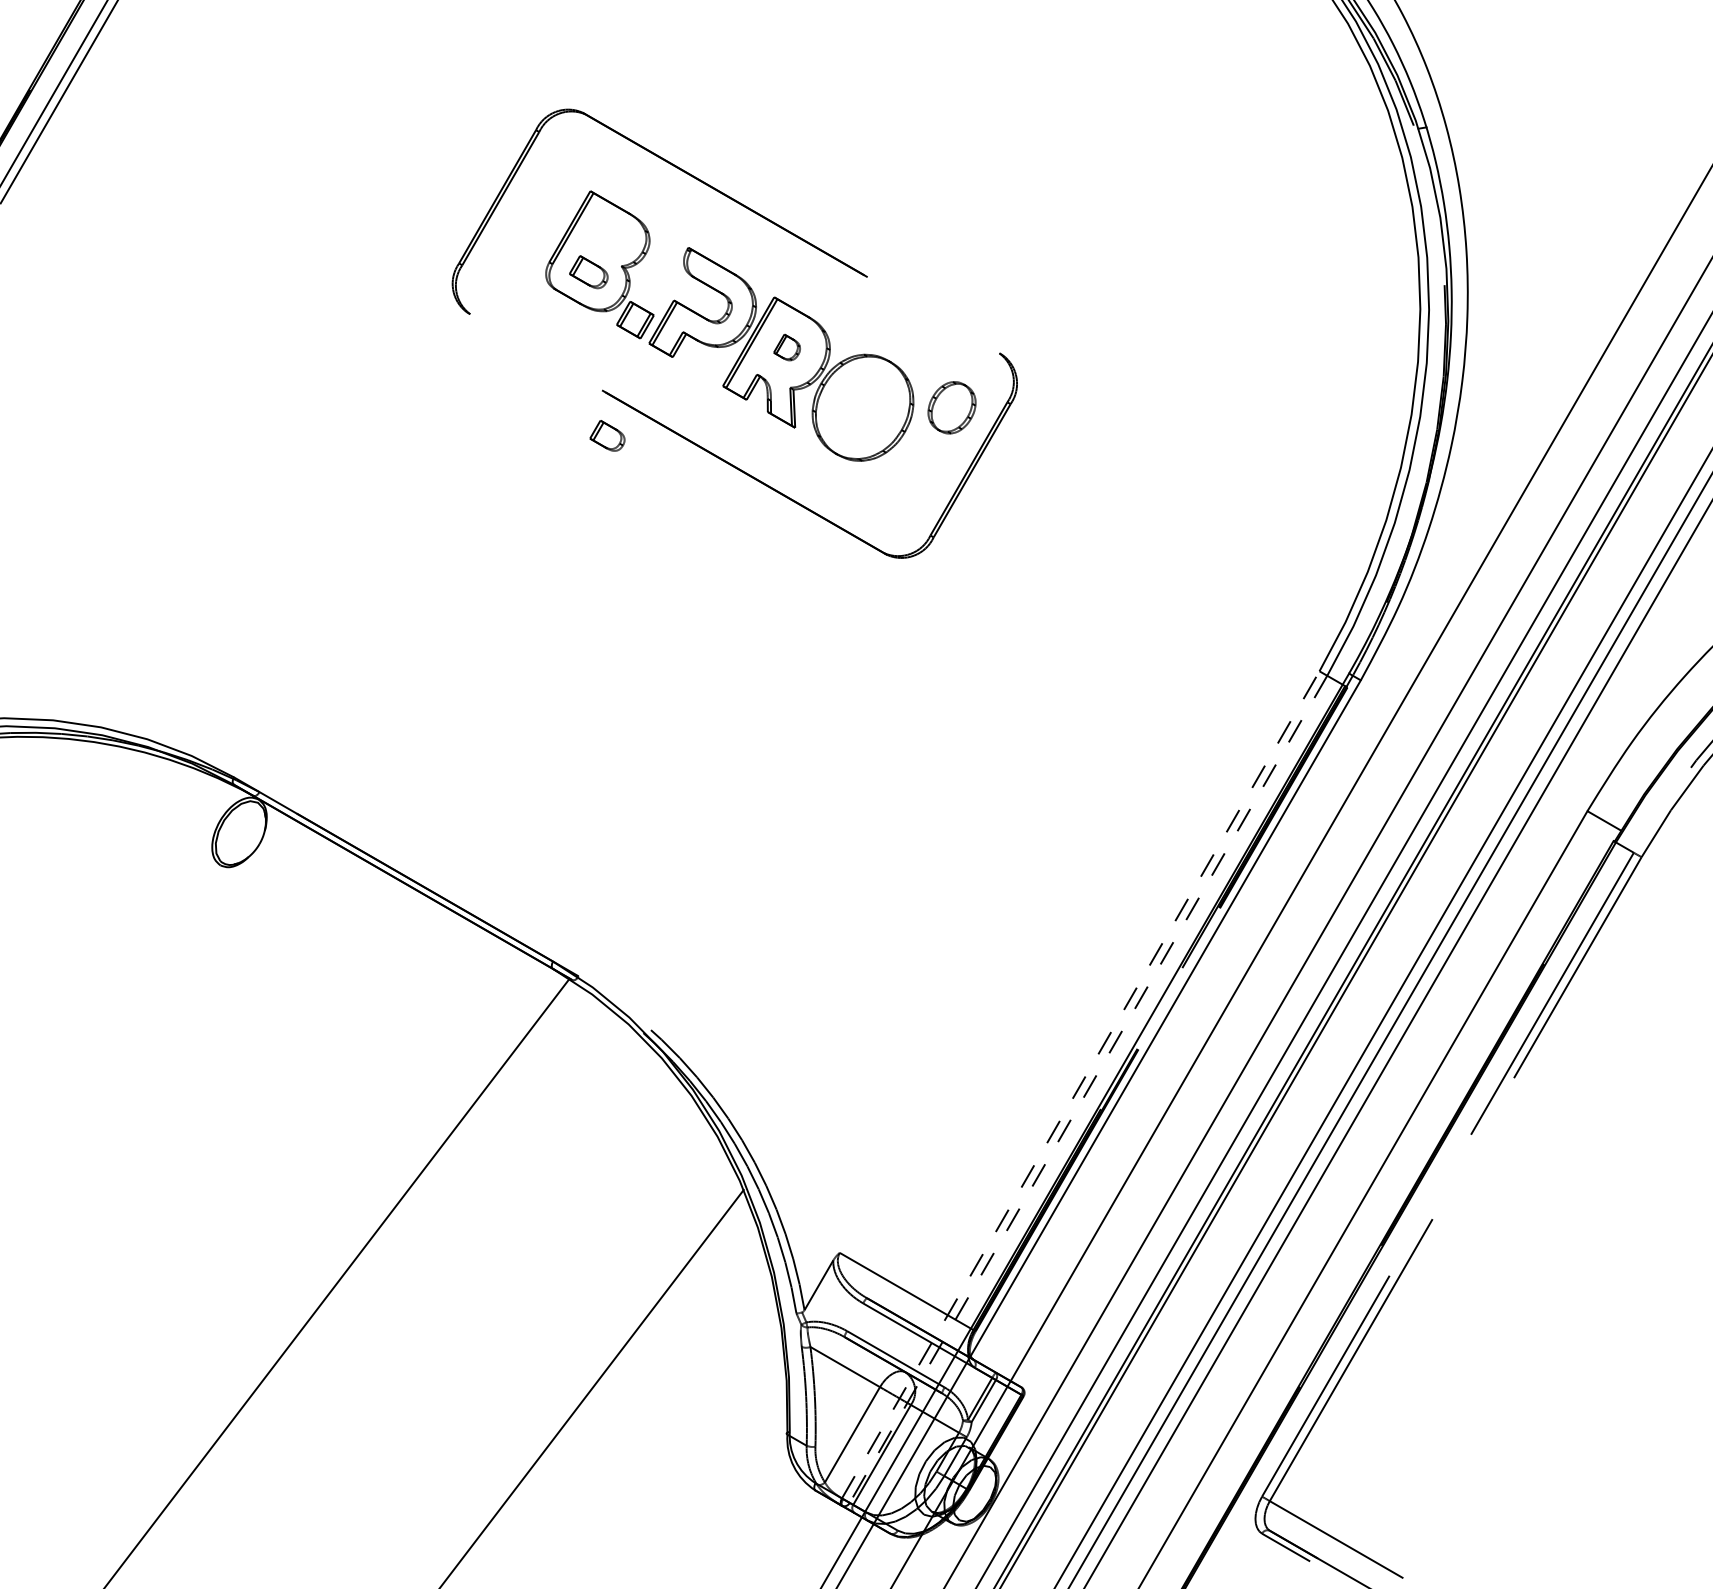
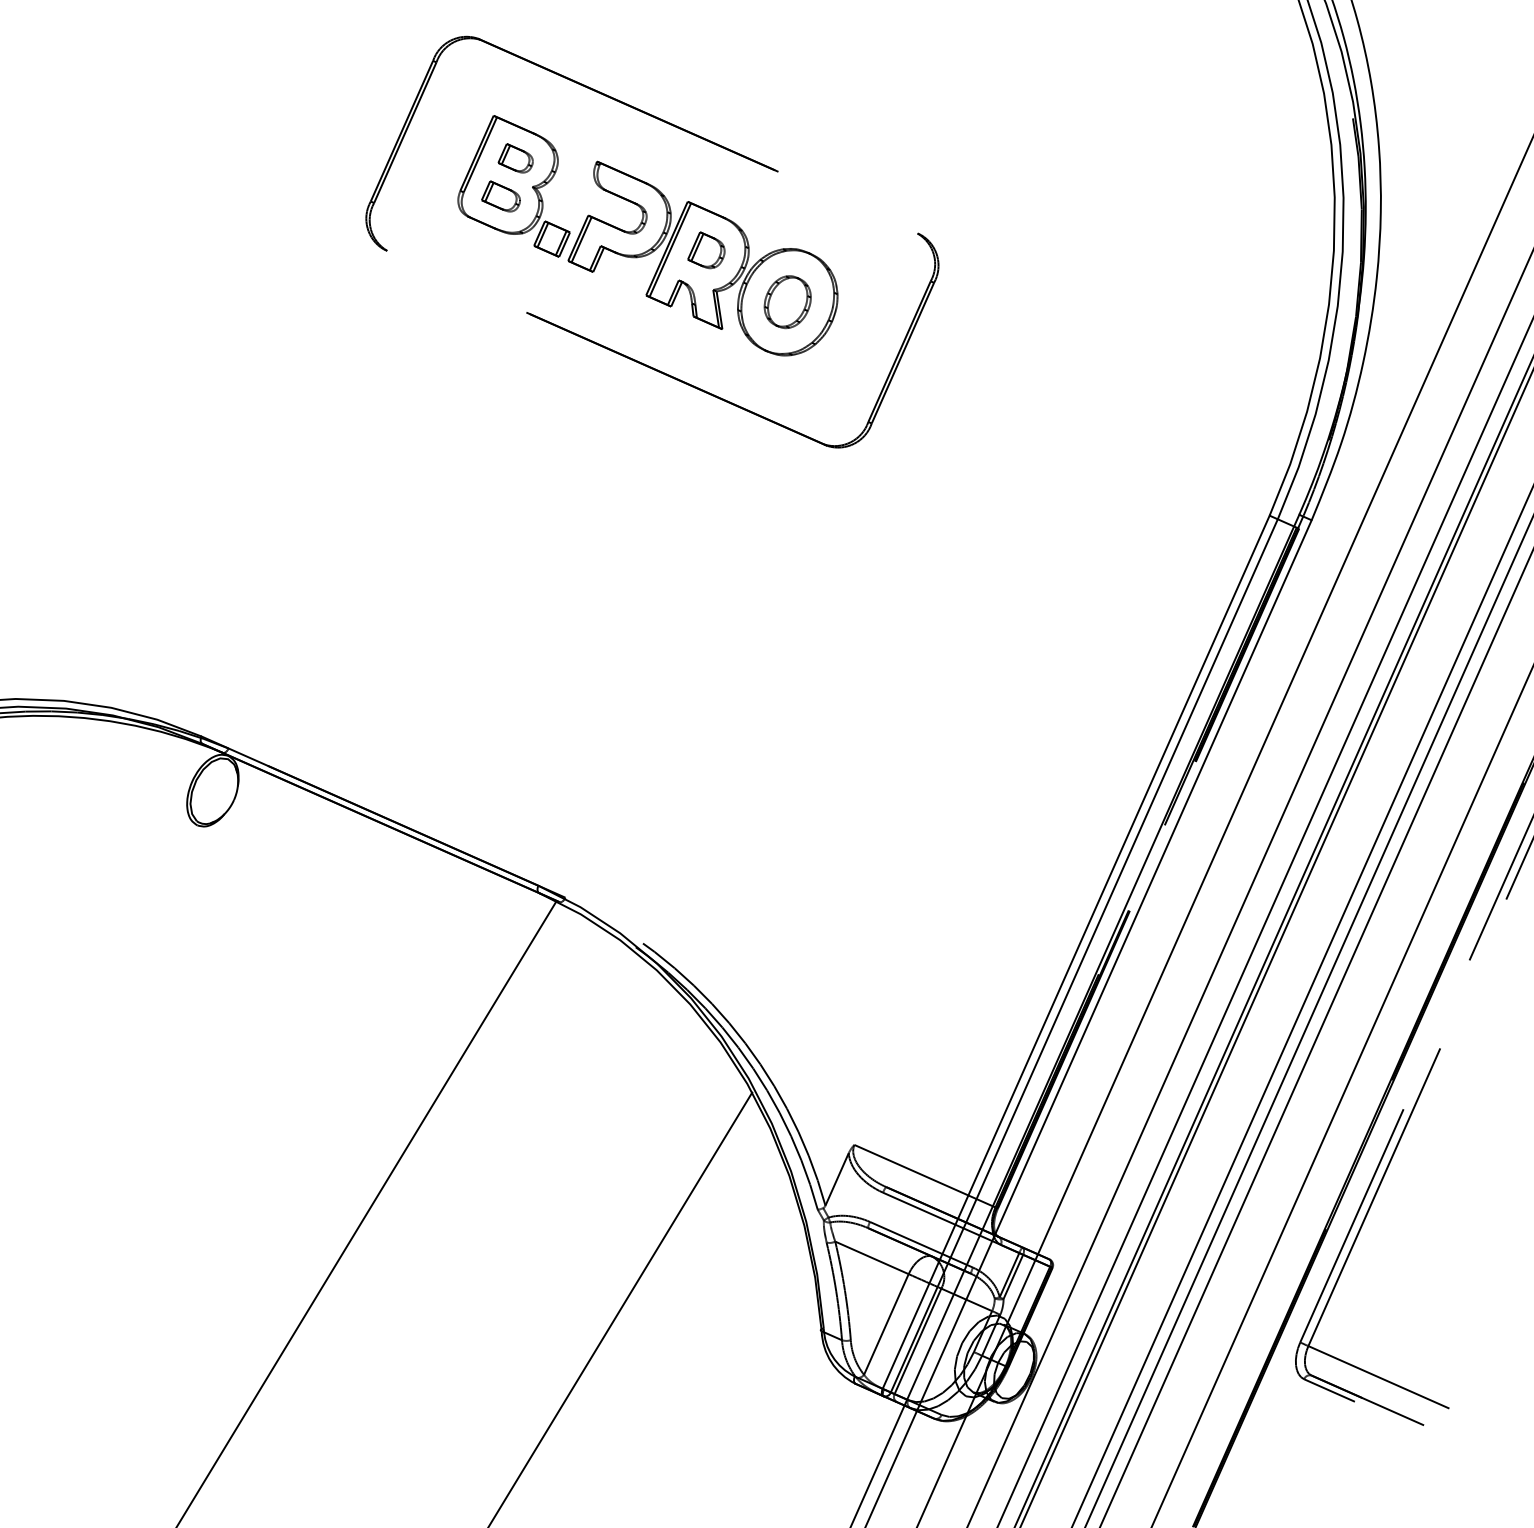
part: (786, 347) -> (705, 250), size x1.43
part: (951, 407) -> (787, 301), moved
part: (607, 435) -> (515, 157), moved
line: (1080, 1084) -> (1075, 951), dashed -> solid
line: (1088, 1089) -> (1084, 956), dashed -> solid

